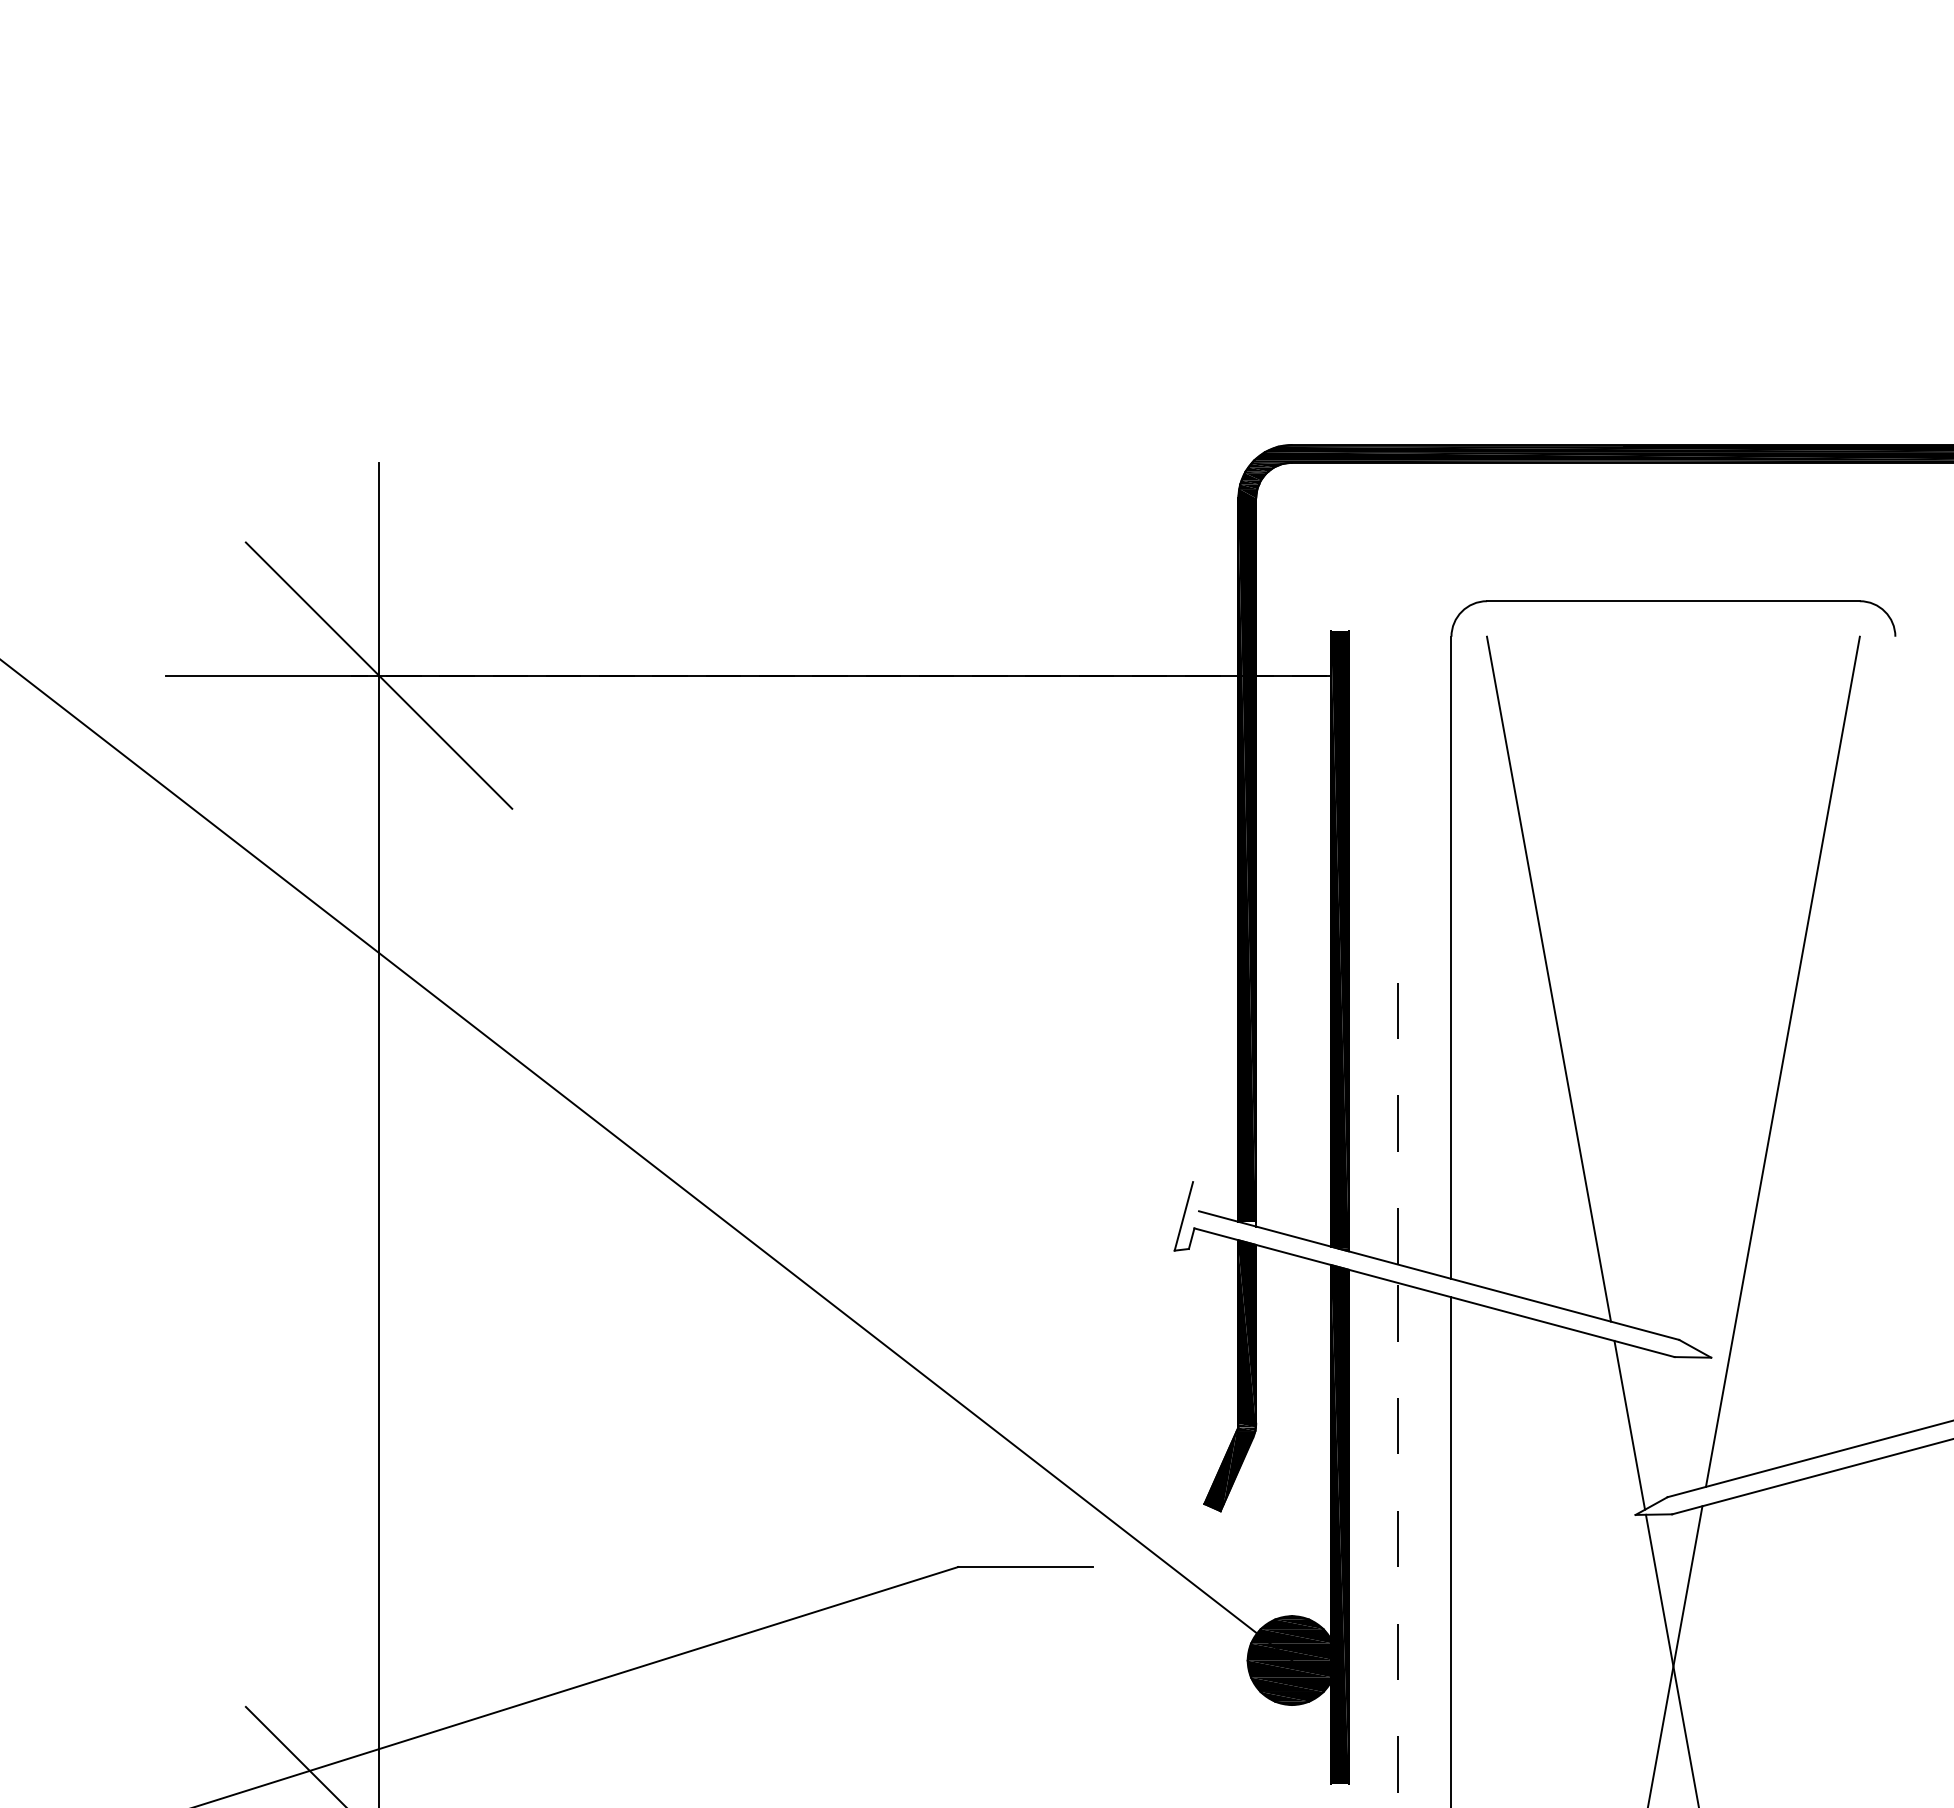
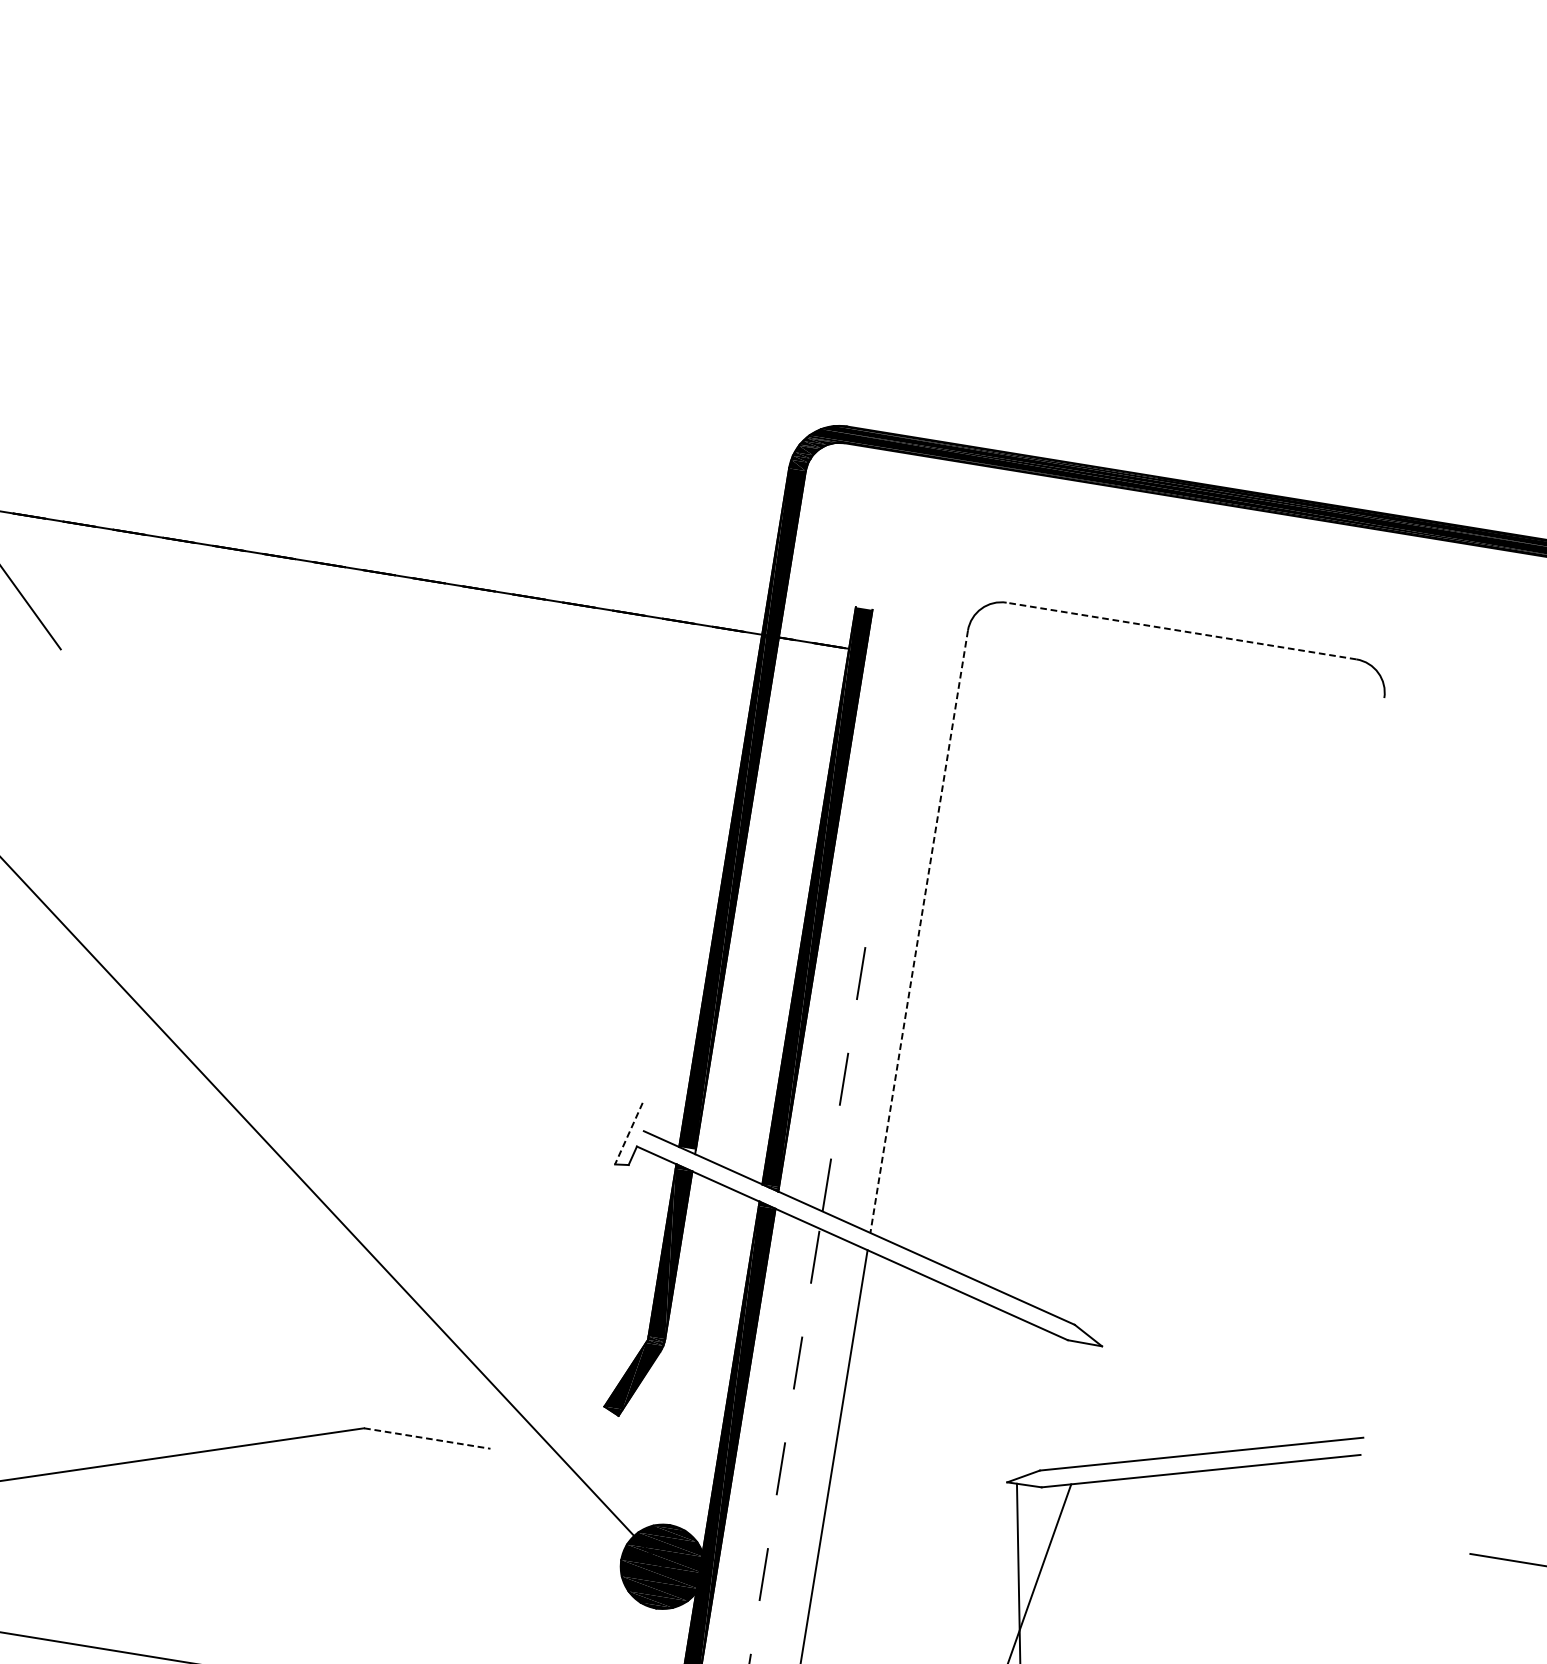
line: (1672, 601) -> (1180, 631), solid -> dashed
line: (1451, 958) -> (919, 932), solid -> dashed
line: (1548, 978) -> (1007, 965), removed
line: (1782, 1061) -> (1213, 1079), removed
line: (1183, 1216) -> (628, 1133), solid -> dashed
line: (1629, 1424) -> (1015, 1396), removed
line: (1026, 1566) -> (428, 1438), solid -> dashed

